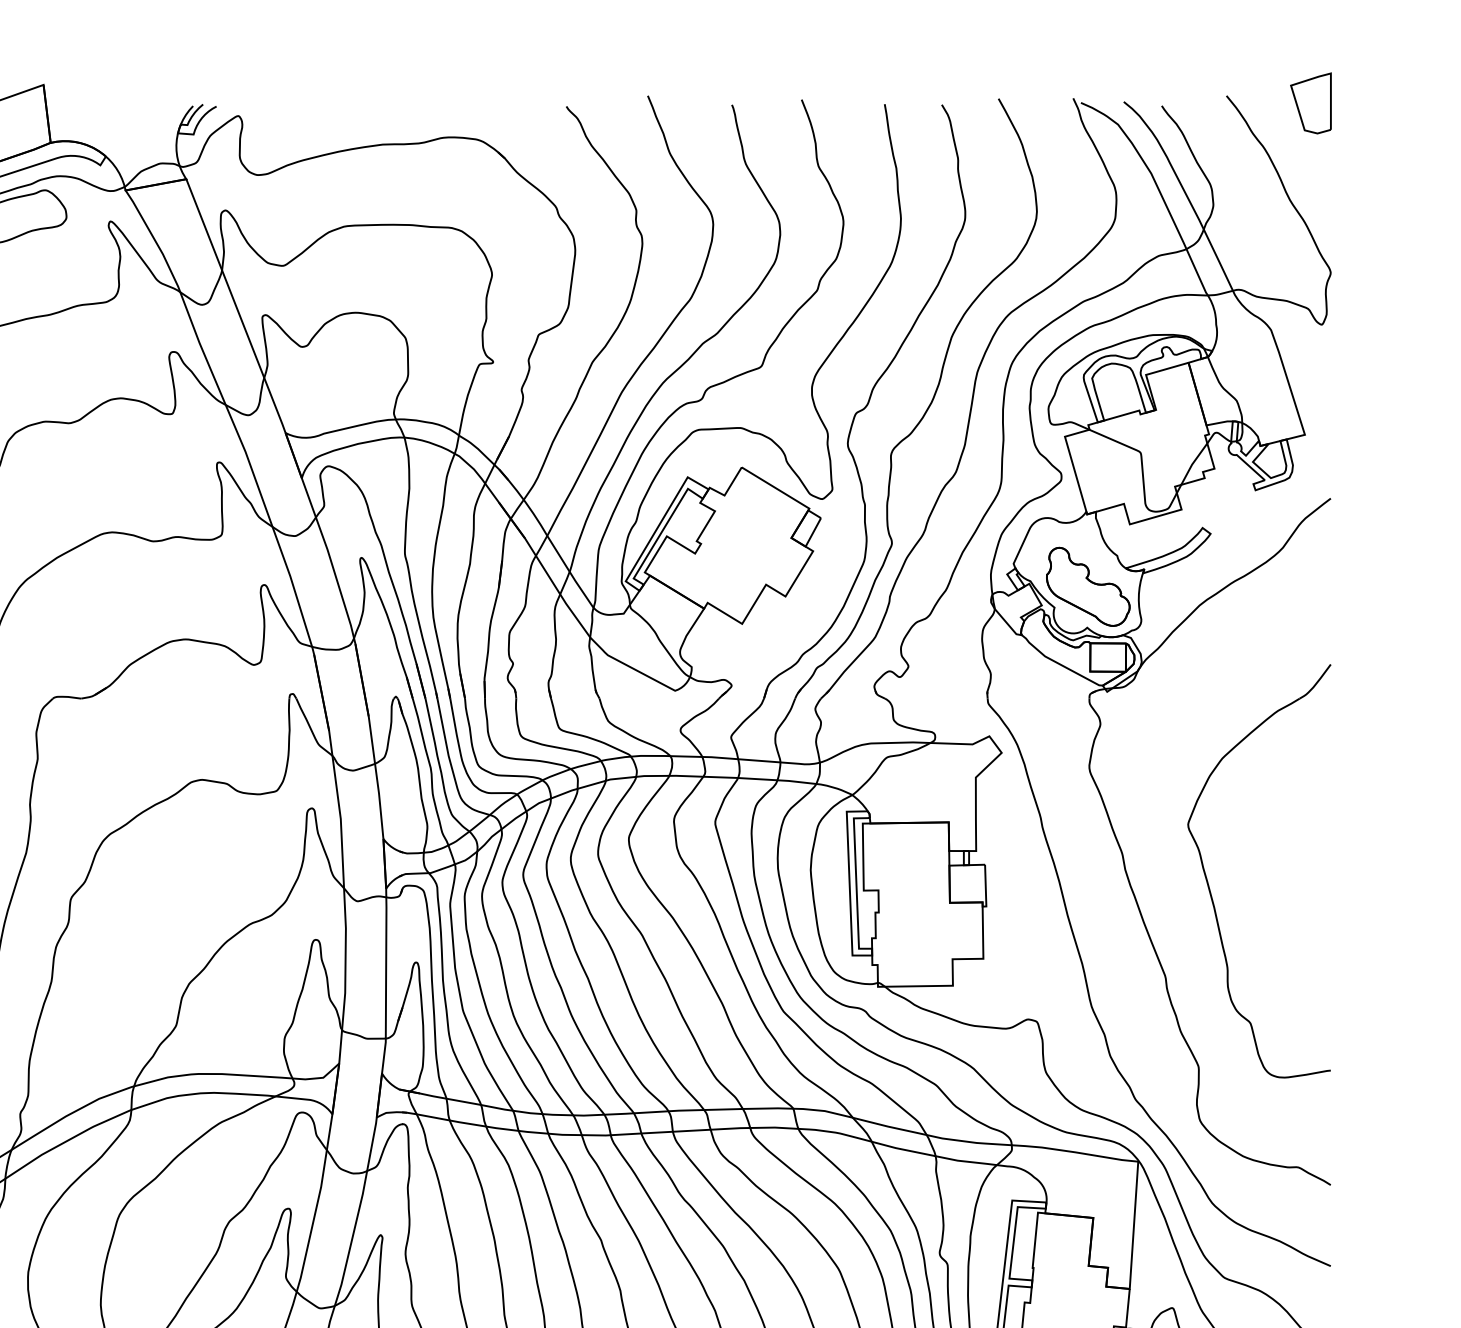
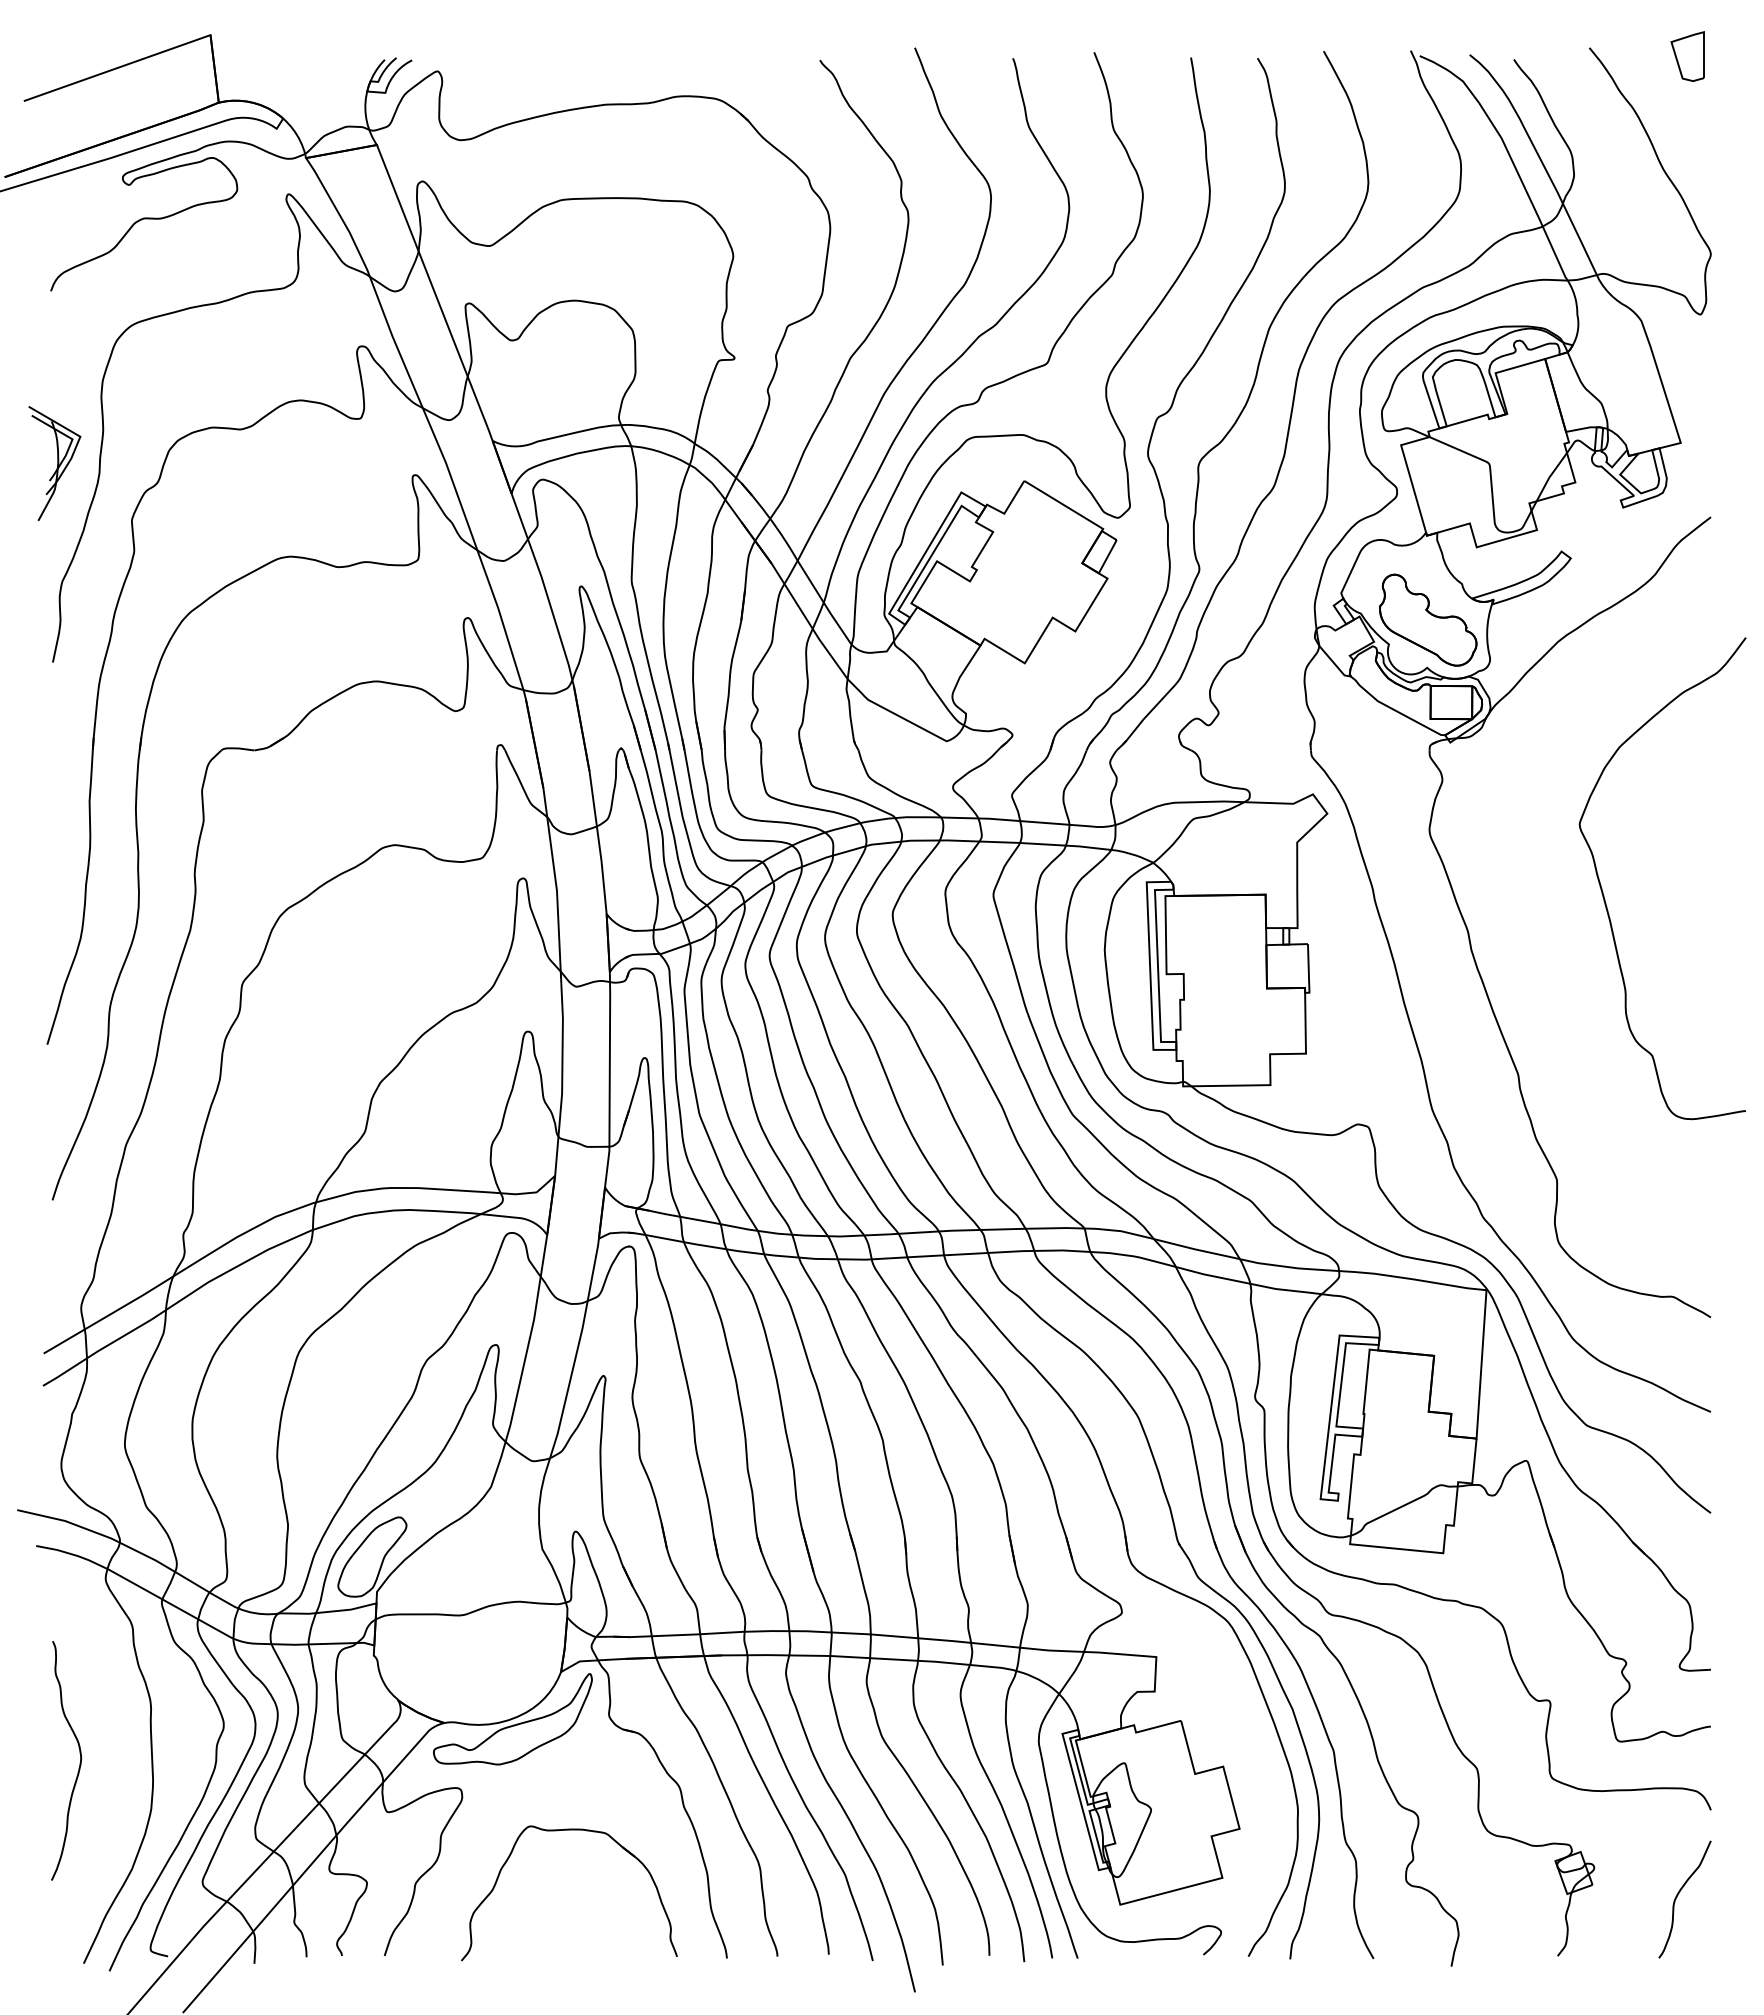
part: (1310, 103) -> (1687, 56), size x0.7
part: (1209, 885) -> (1604, 895), moved

